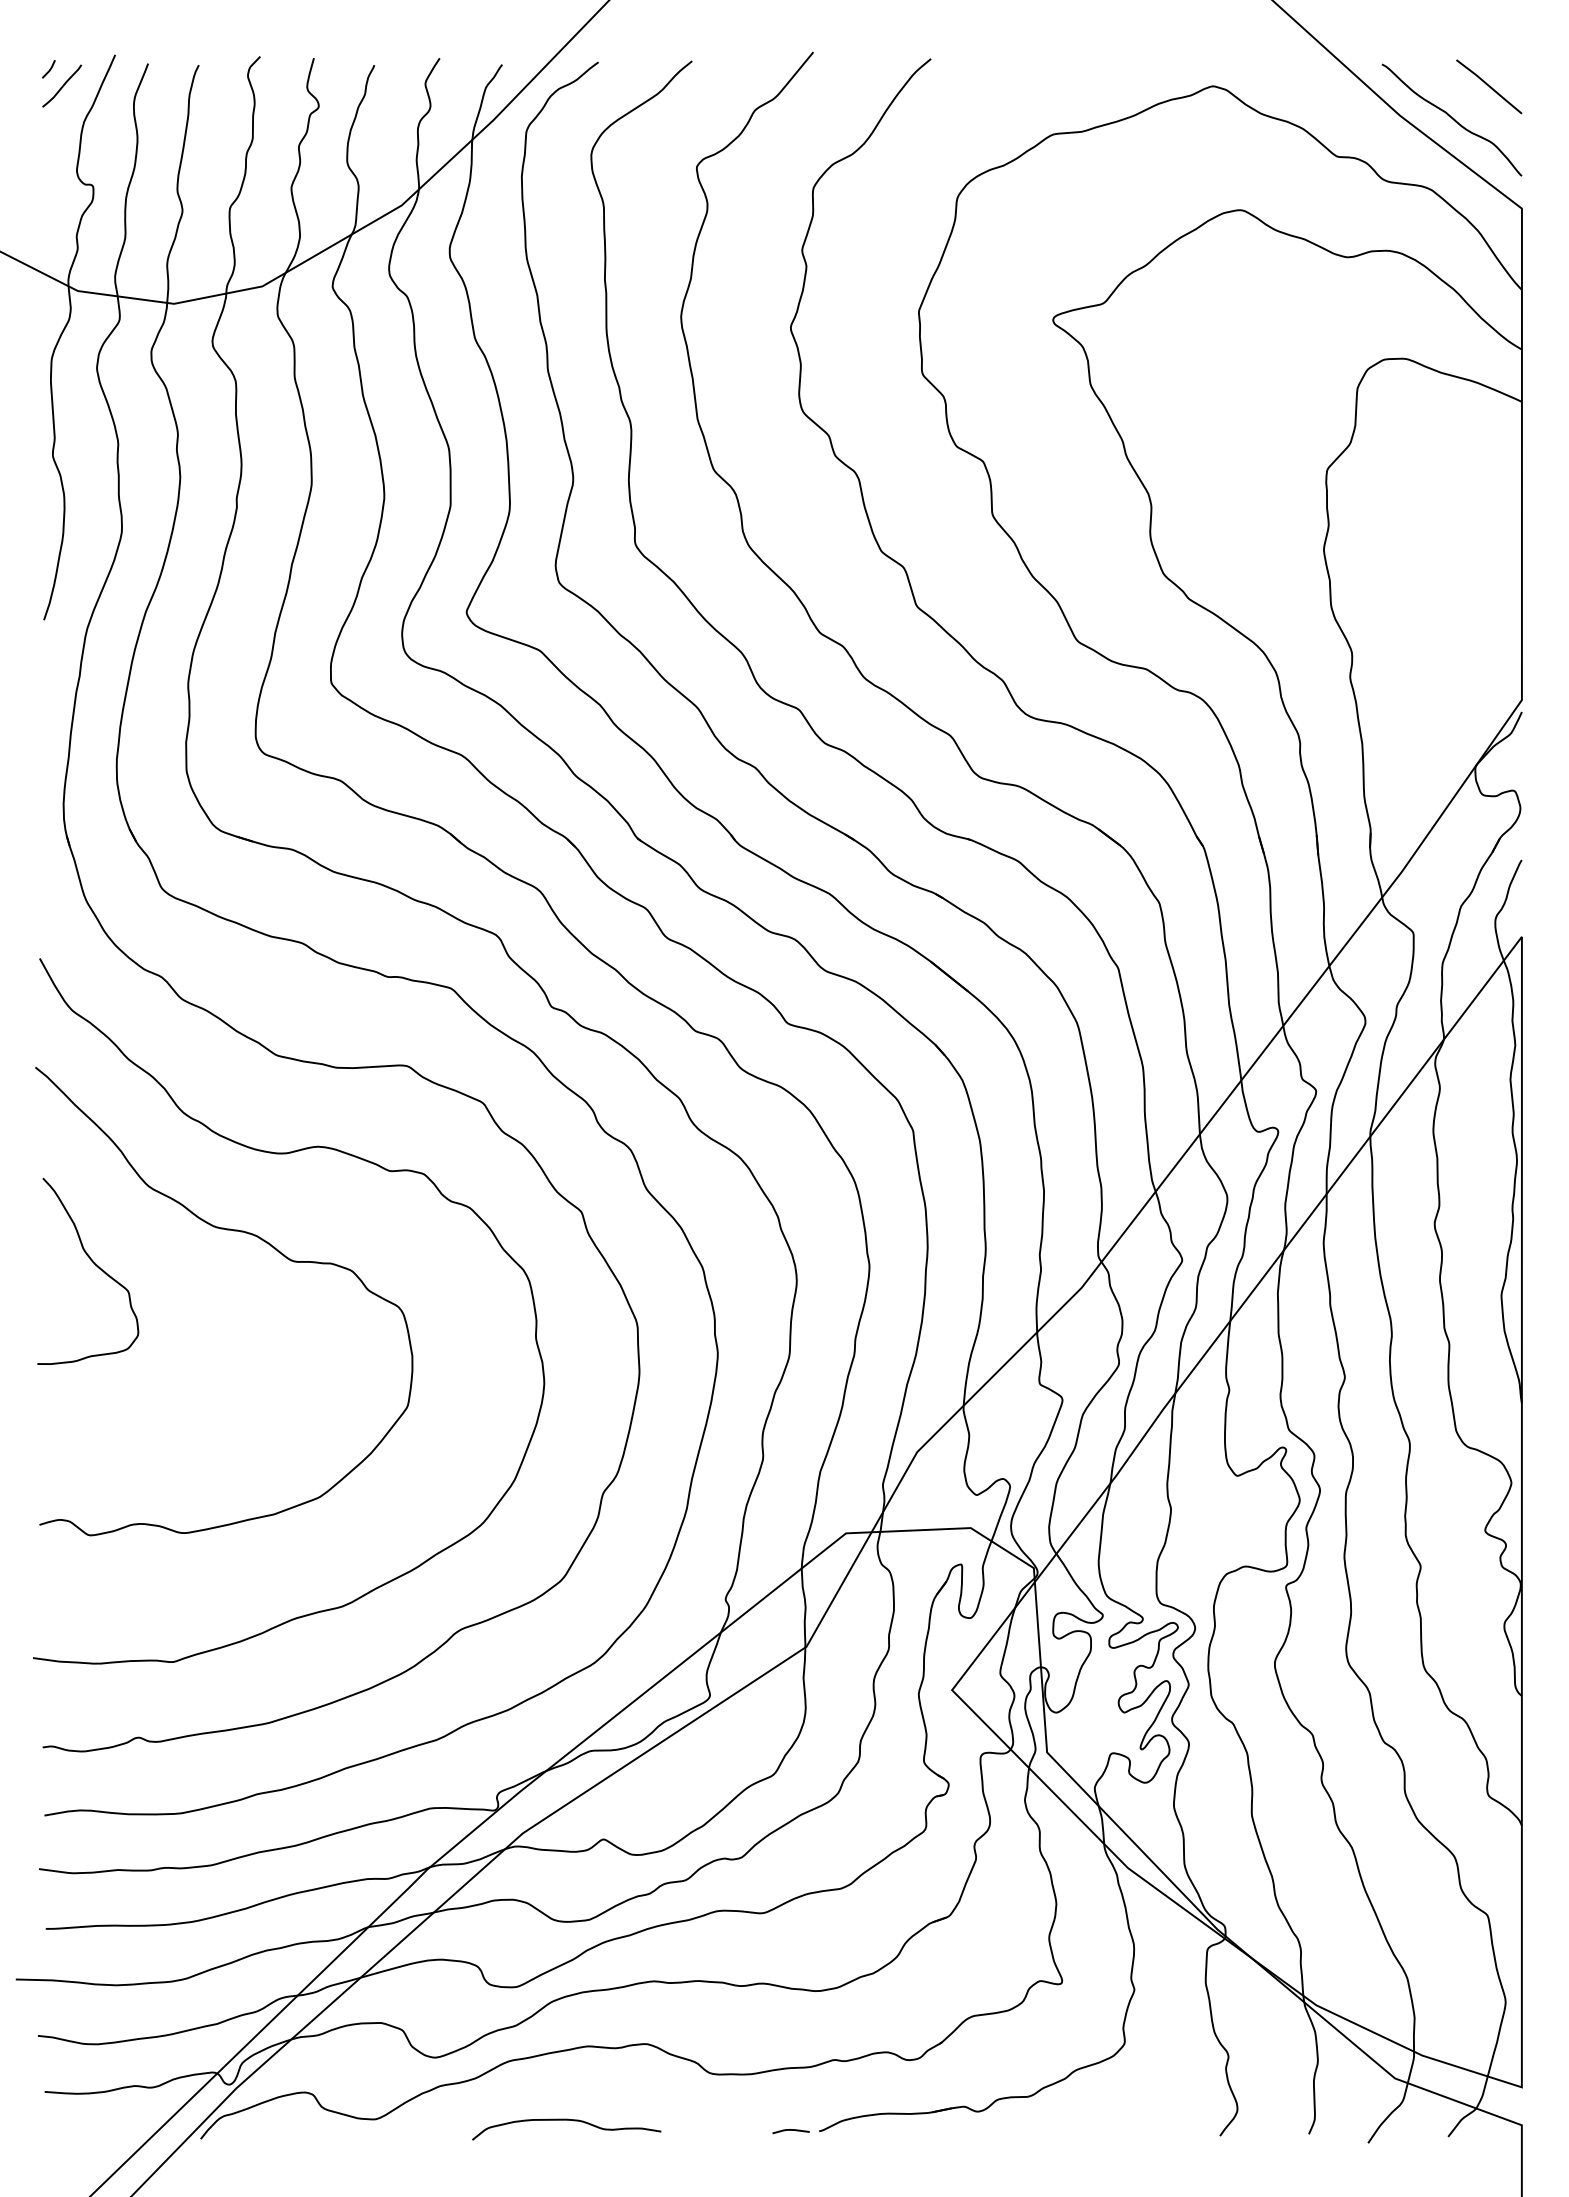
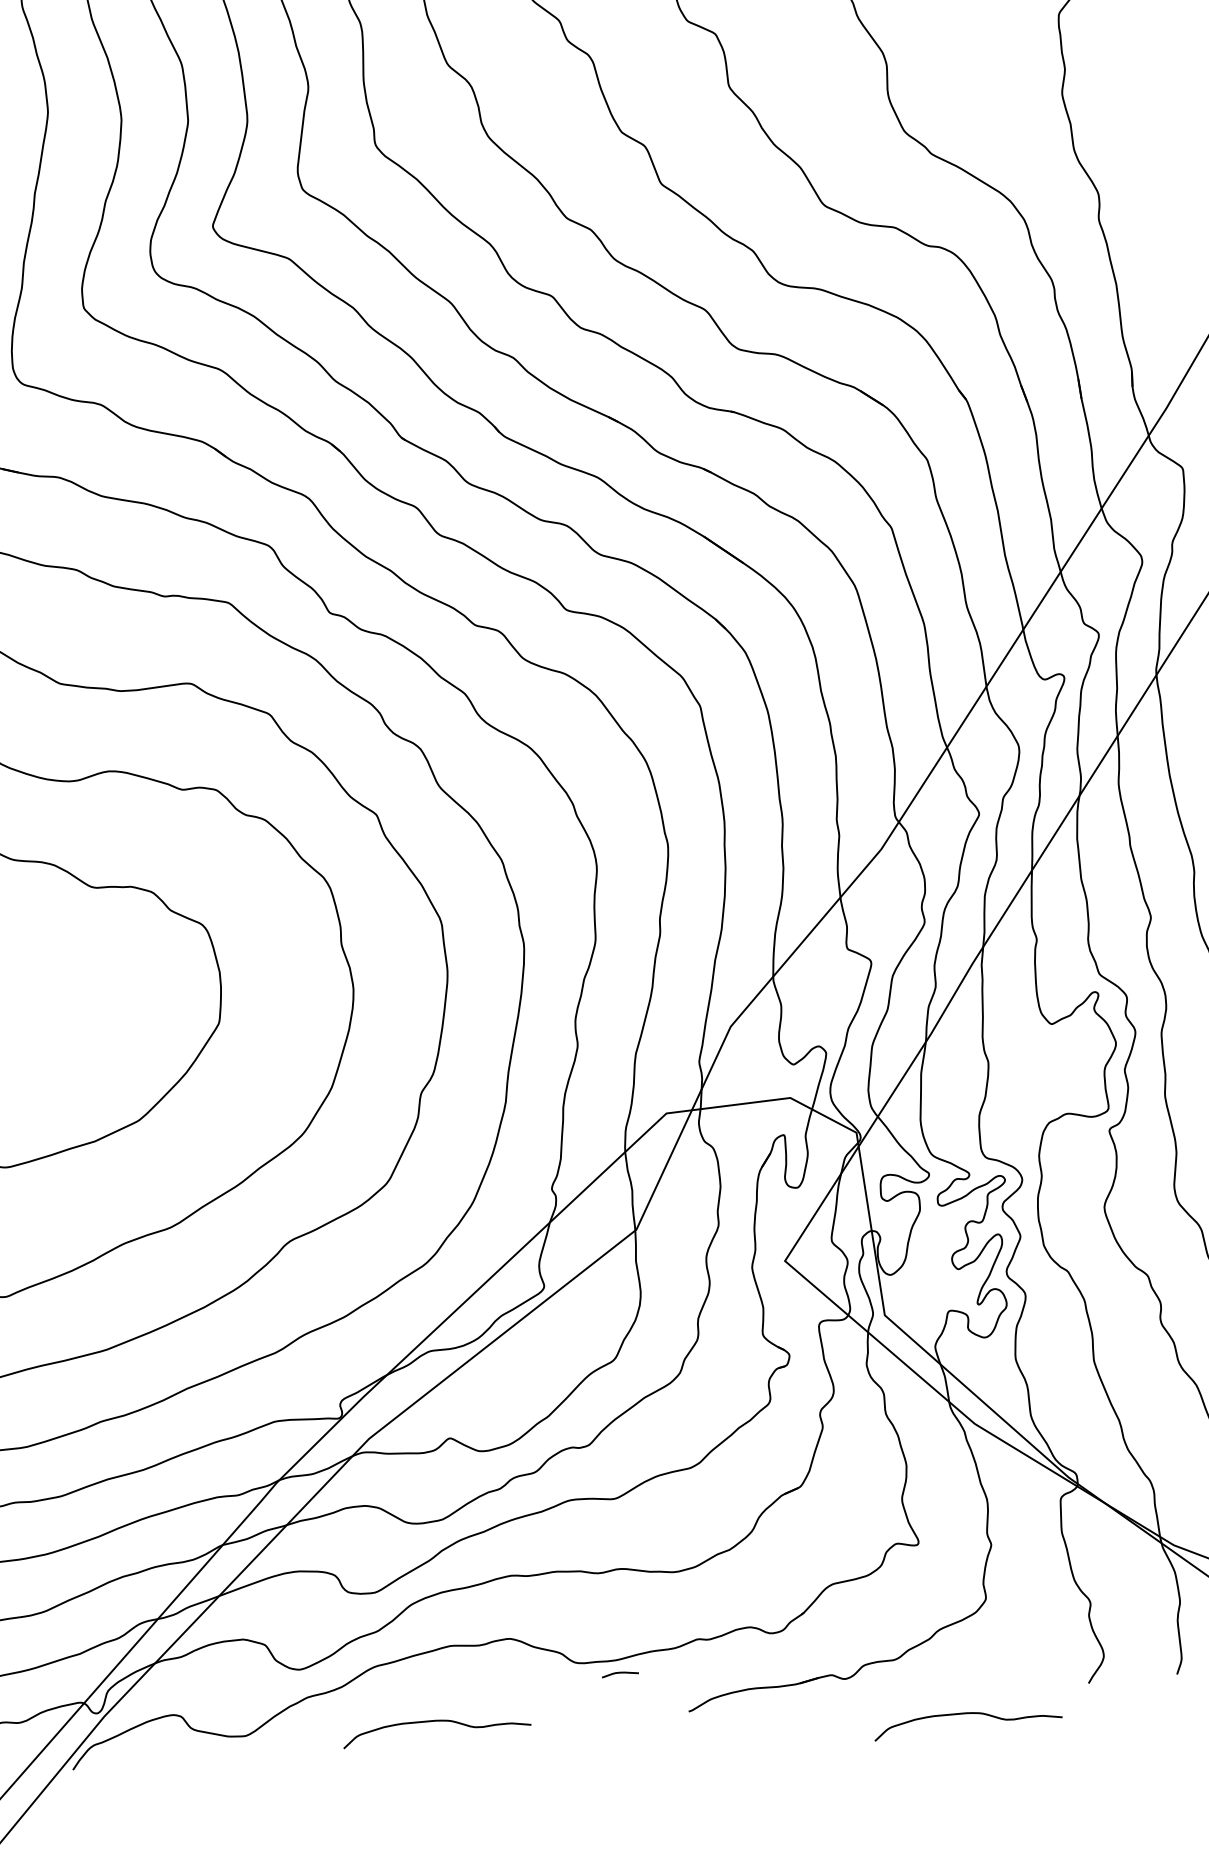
curve: (790, 2130) -> (619, 1673), moved
curve: (1096, 2156) -> (967, 1713), added

